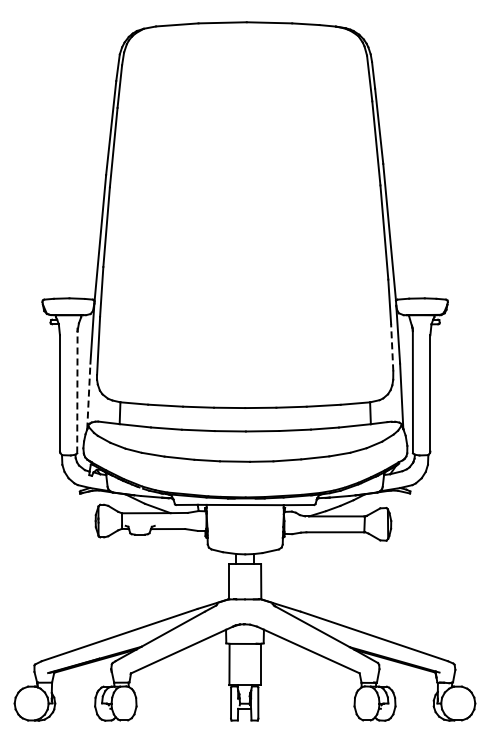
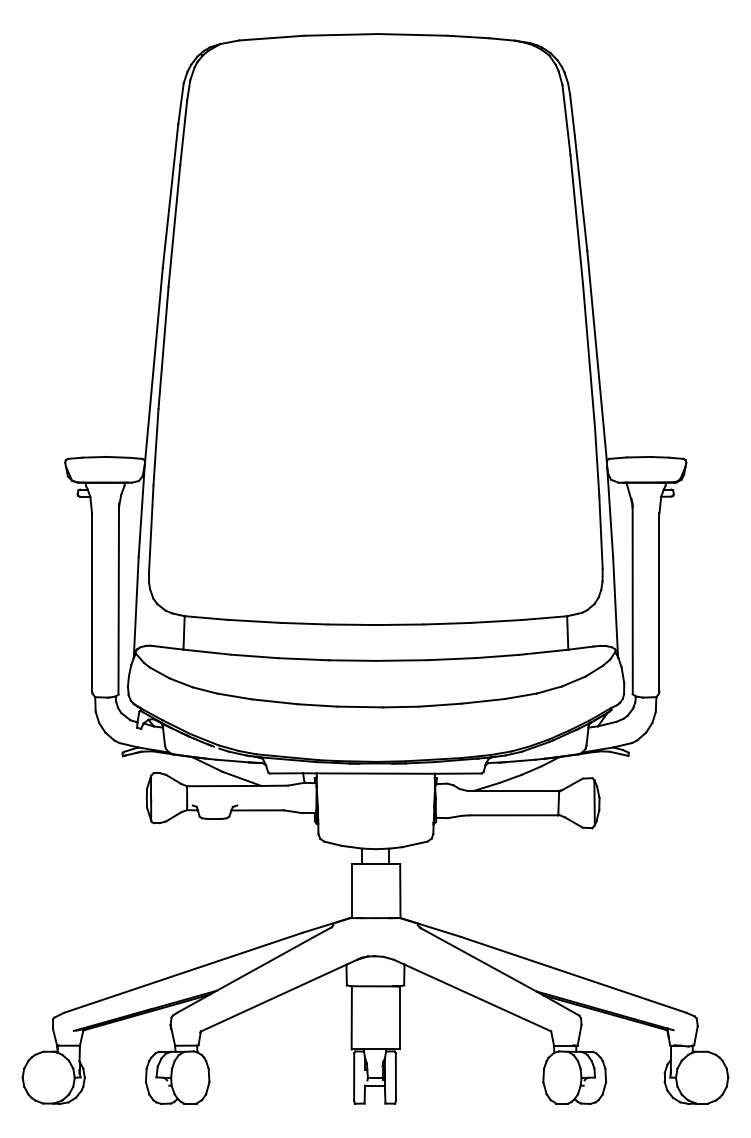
line: (392, 347) -> (601, 532), dashed -> solid
line: (77, 391) -> (118, 599), dashed -> solid
line: (88, 396) -> (135, 607), dashed -> solid

